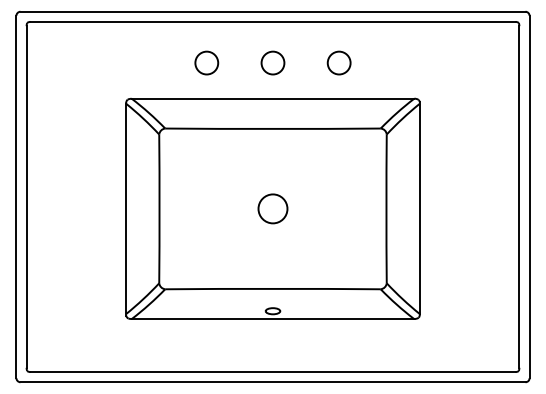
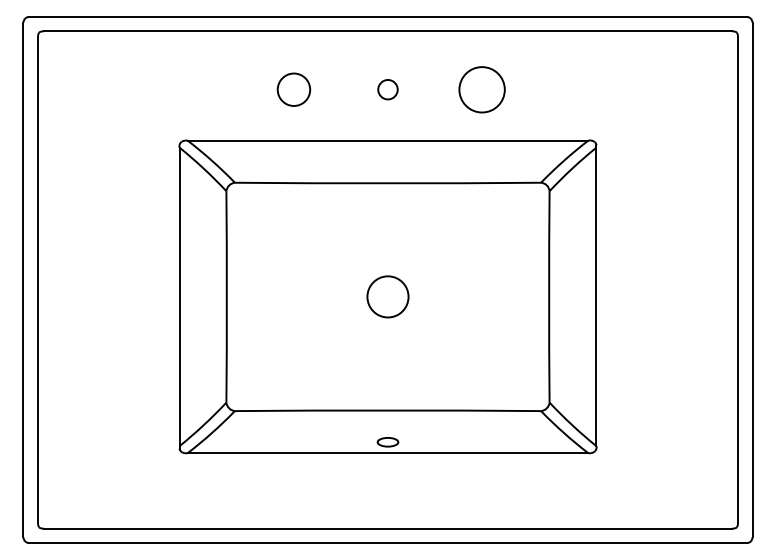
circle: (272, 62) -> (387, 88), size x0.6
circle: (338, 62) -> (481, 88), size x1.4

